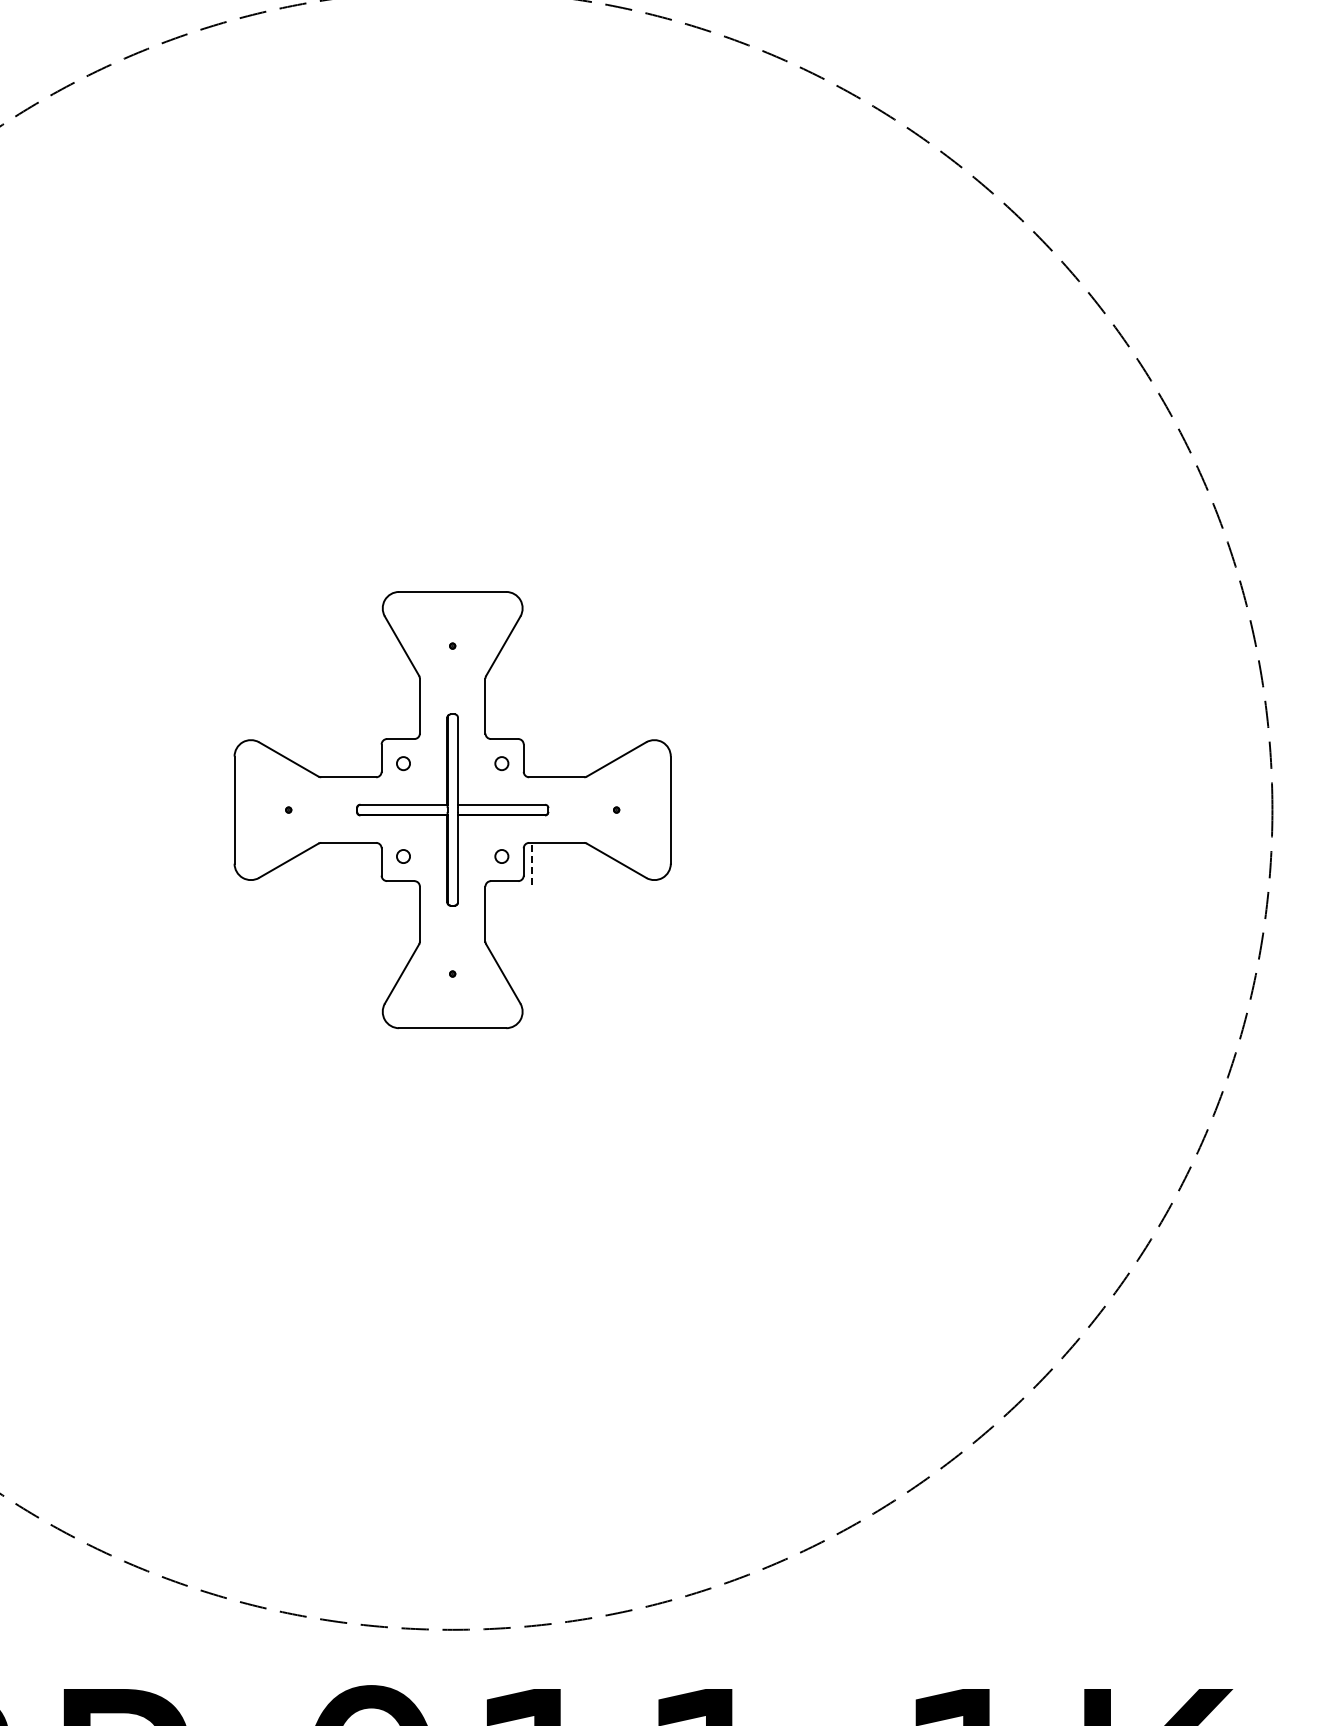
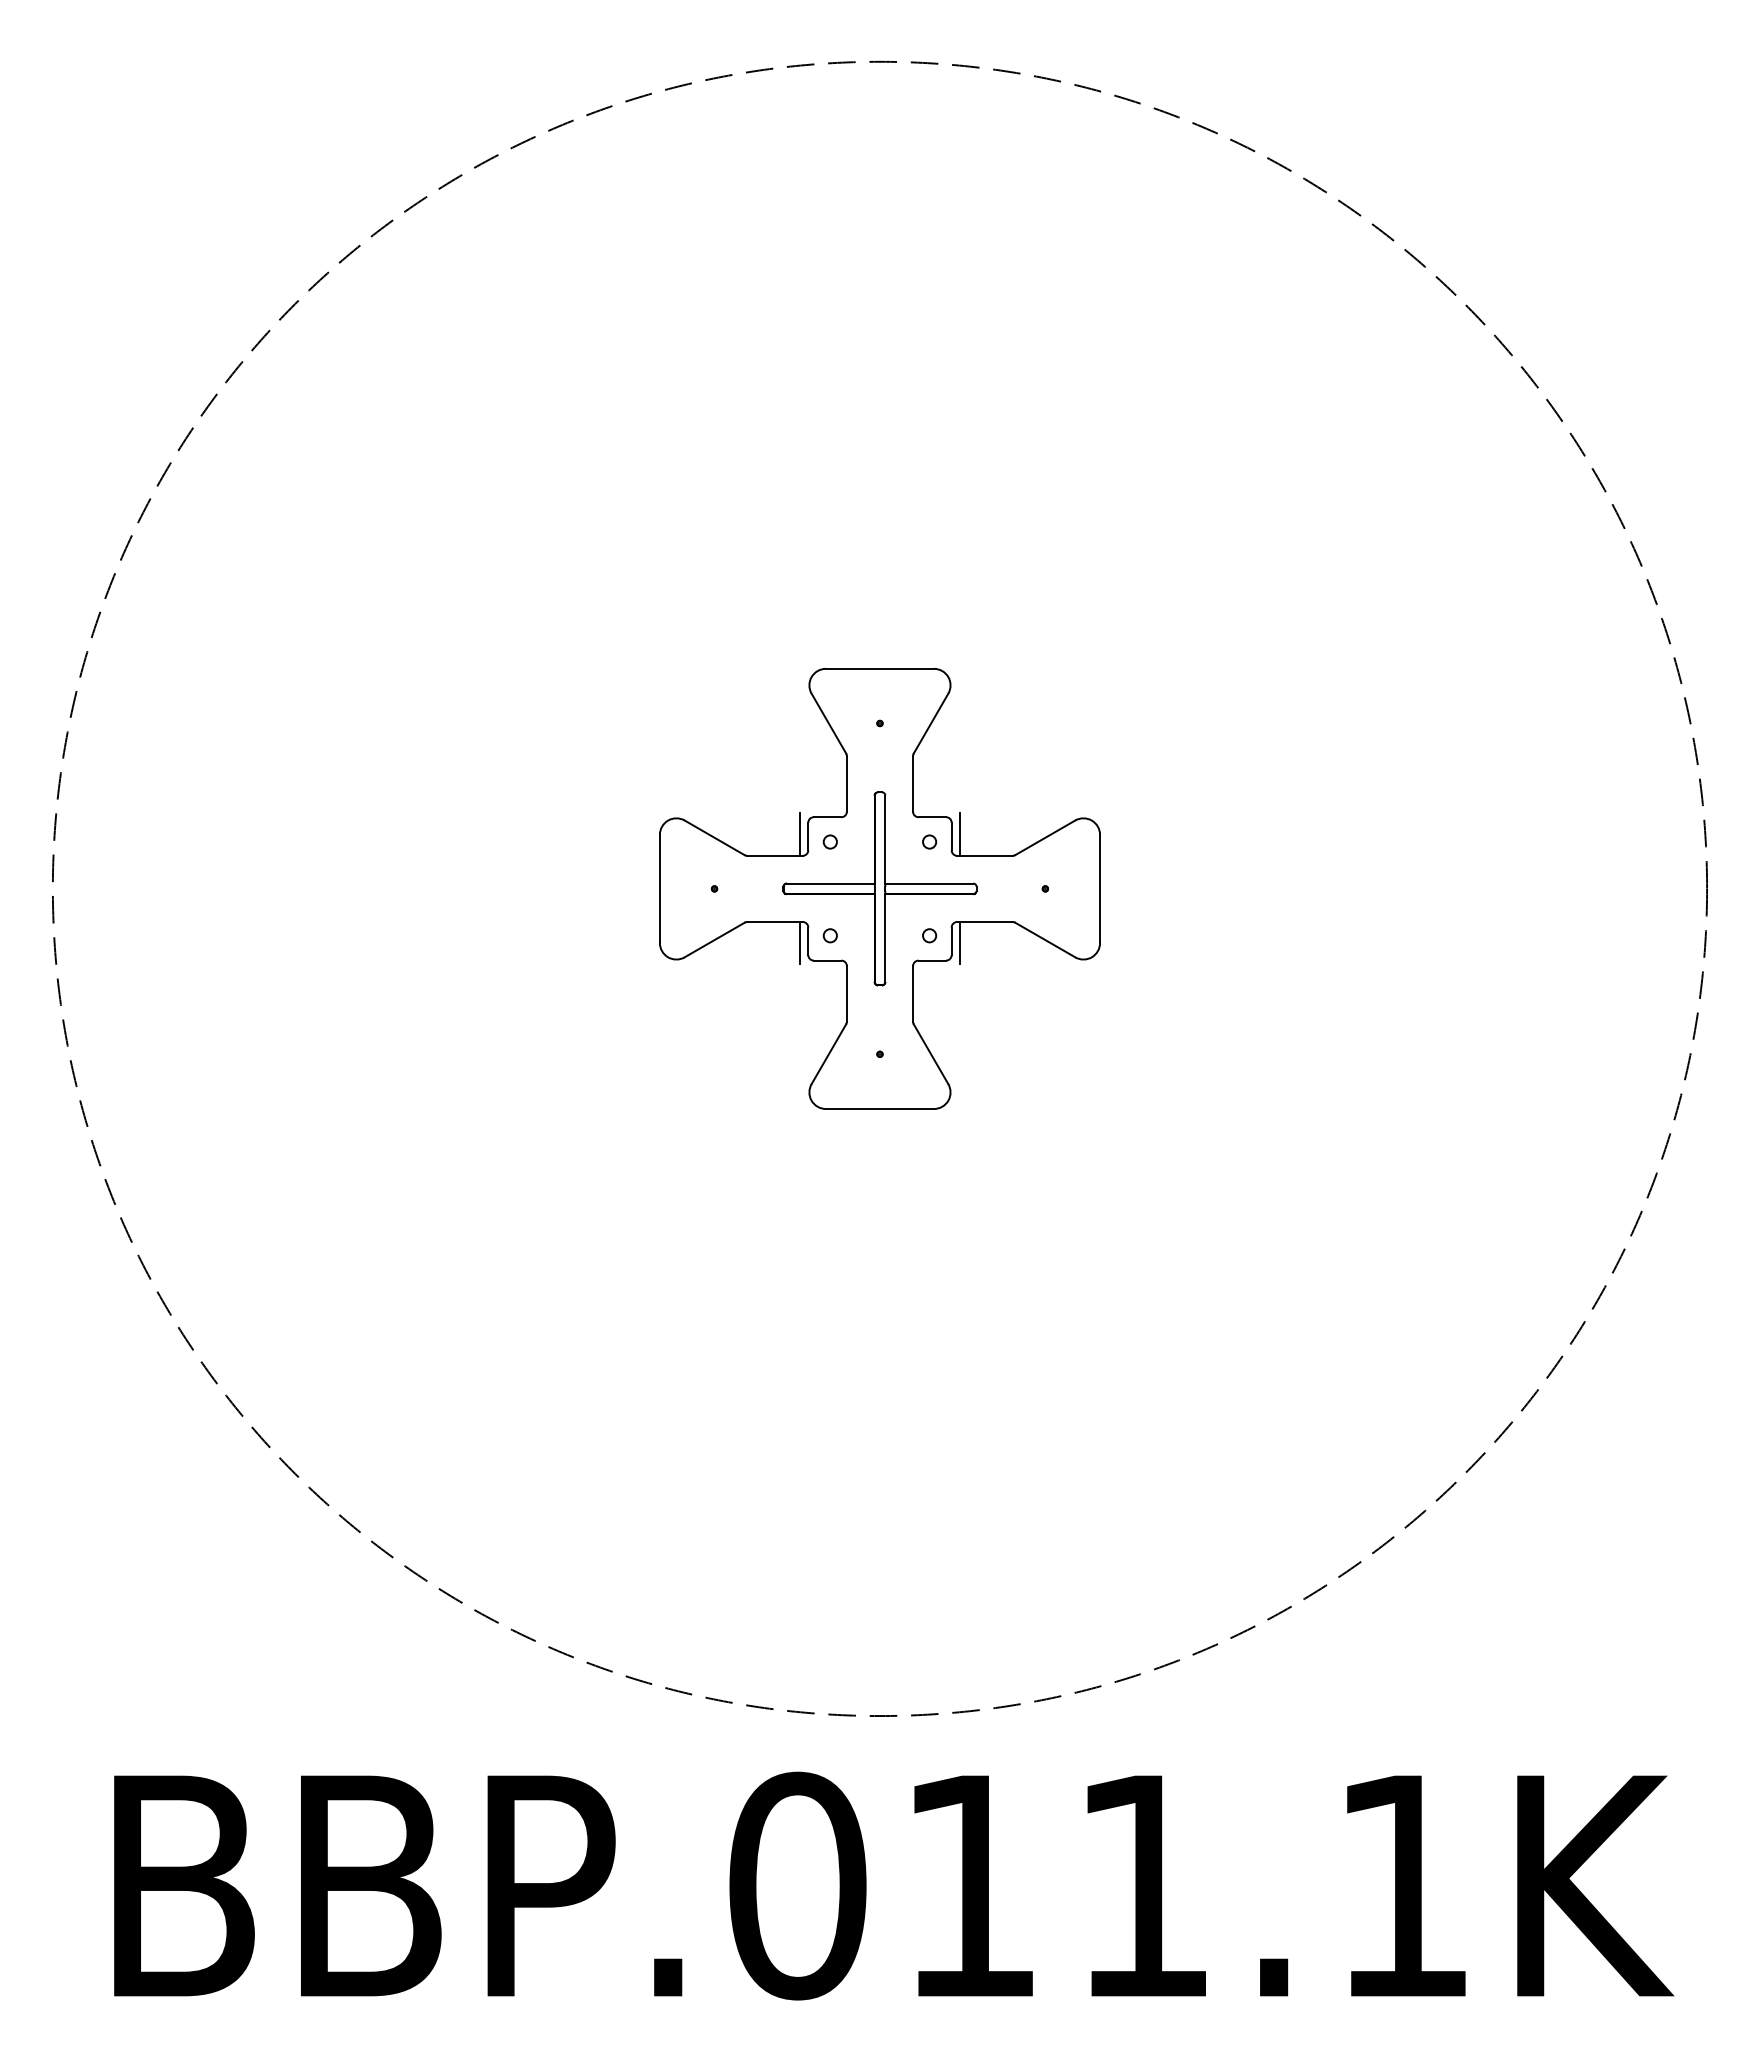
line: (373, 756) -> (800, 834), added
line: (531, 756) -> (959, 834), added
line: (531, 863) -> (959, 942), dashed -> solid
line: (373, 864) -> (800, 943), added

